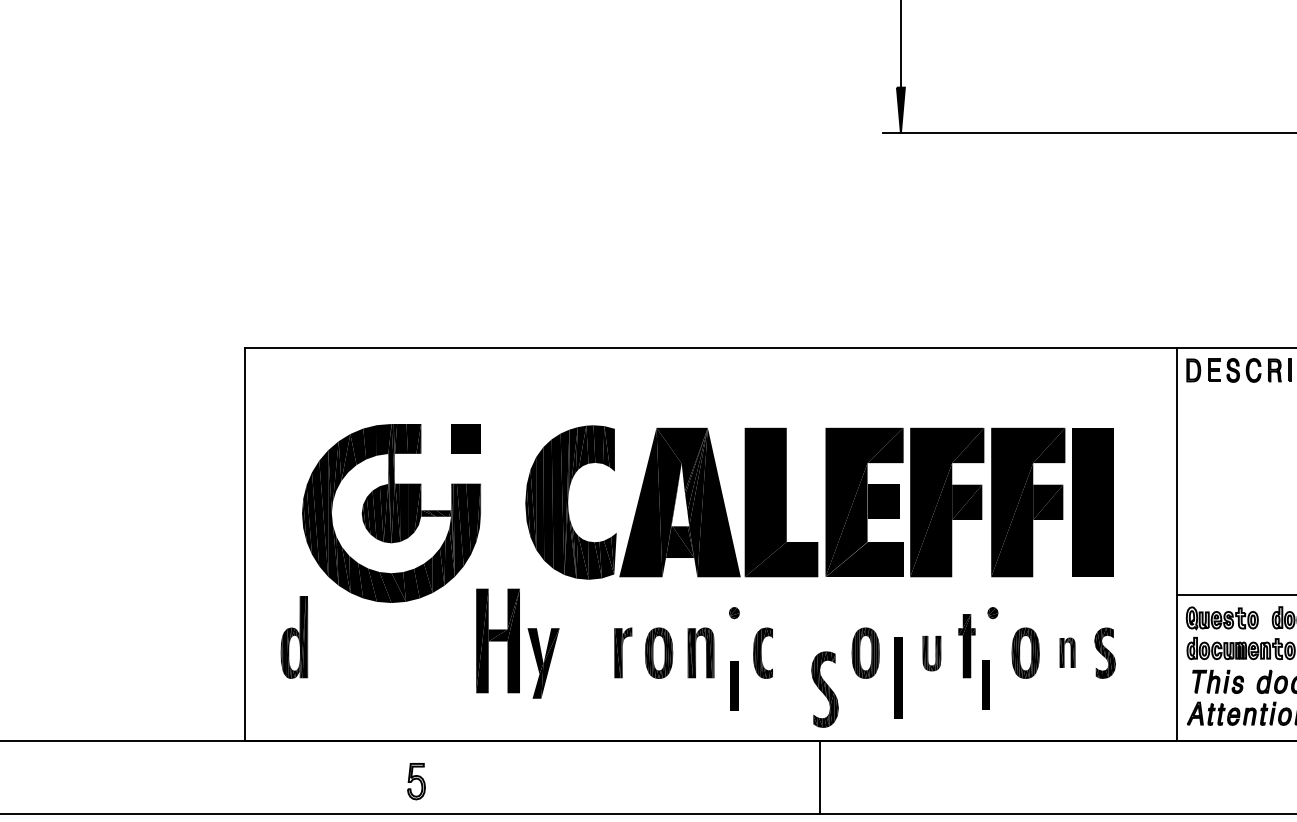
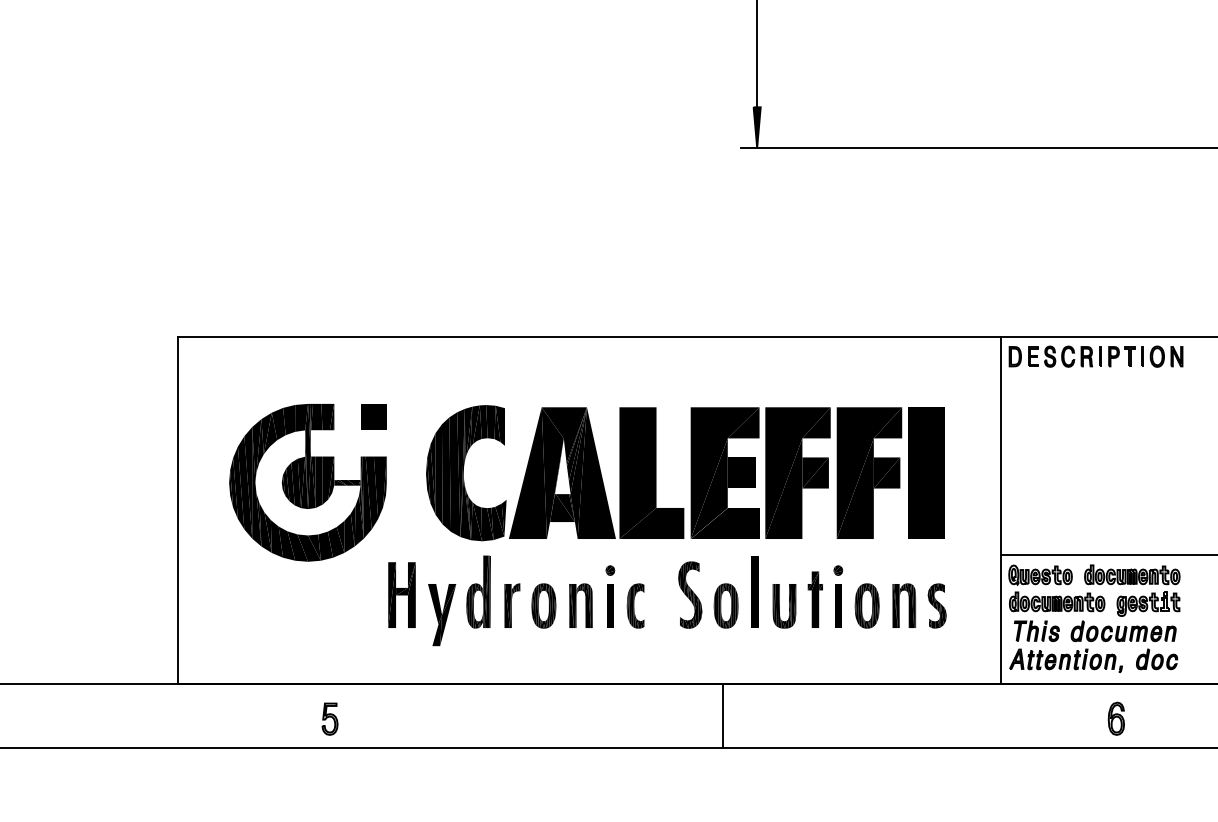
part: (294, 636) -> (478, 591), moved
part: (497, 640) -> (401, 594), size x0.71
part: (1066, 652) -> (903, 605), size x1.67
part: (931, 653) -> (784, 606), size x1.43
part: (897, 677) -> (754, 591), moved
part: (986, 684) -> (838, 605), moved
part: (734, 685) -> (610, 605), moved
part: (825, 688) -> (690, 594), moved
line: (819, 777) -> (722, 715), moved

